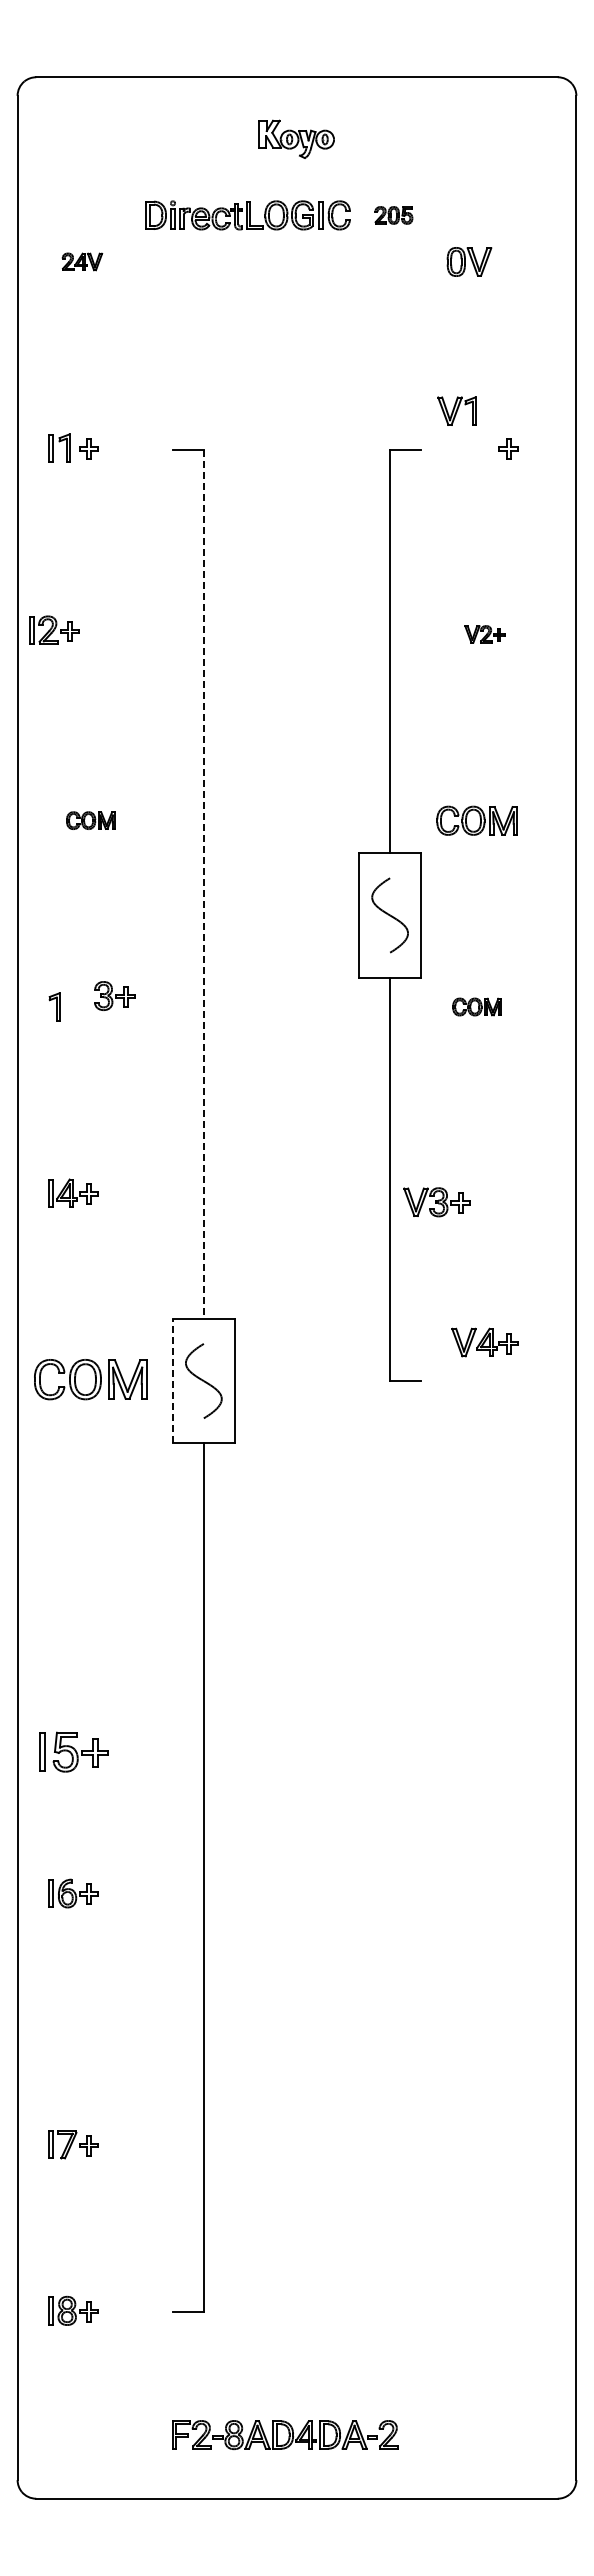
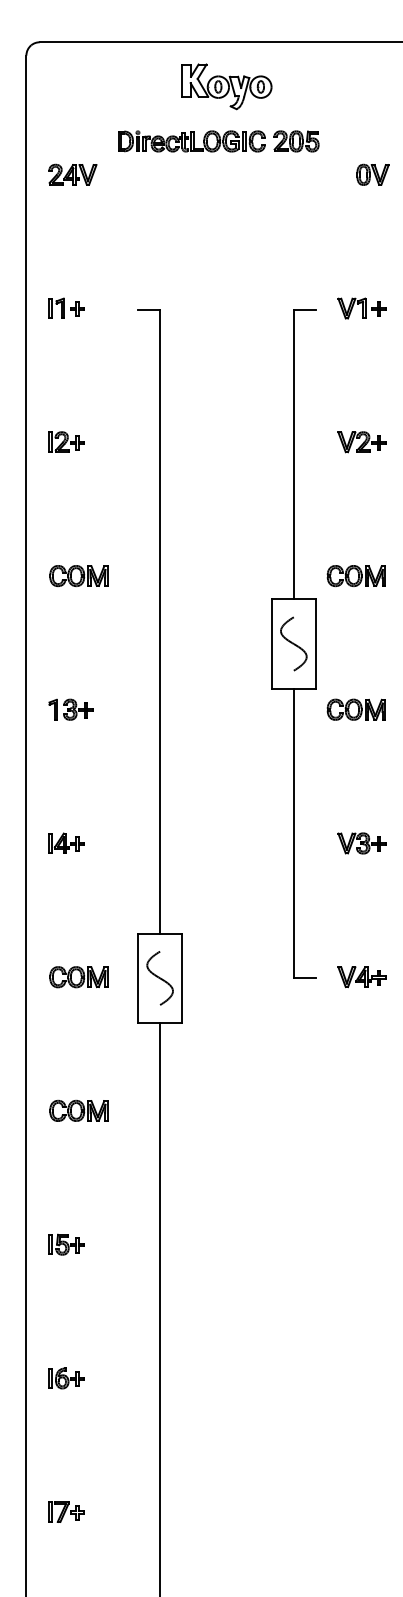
part: (296, 139) -> (226, 86), size x1.67
part: (393, 215) -> (296, 141), size x1.67
part: (82, 261) -> (73, 174), size x1.67
part: (469, 261) -> (373, 174), moved
part: (456, 410) -> (351, 308), moved
part: (54, 629) -> (66, 441), moved
part: (484, 634) -> (361, 442), size x1.67
part: (90, 820) -> (78, 575), size x1.67
line: (203, 884) -> (159, 621), dashed -> solid
part: (114, 995) -> (78, 709), moved
part: (476, 1006) -> (355, 709), size x1.67
part: (436, 1202) -> (361, 843), moved
part: (484, 1342) -> (361, 977), moved
part: (90, 1379) -> (78, 977), size x0.71
line: (172, 1380) -> (137, 977), dashed -> solid
part: (90, 1565) -> (78, 1110), added
part: (73, 1752) -> (66, 1244), size x0.71
part: (73, 1893) -> (66, 1378), moved
part: (73, 2144) -> (66, 1511), moved

